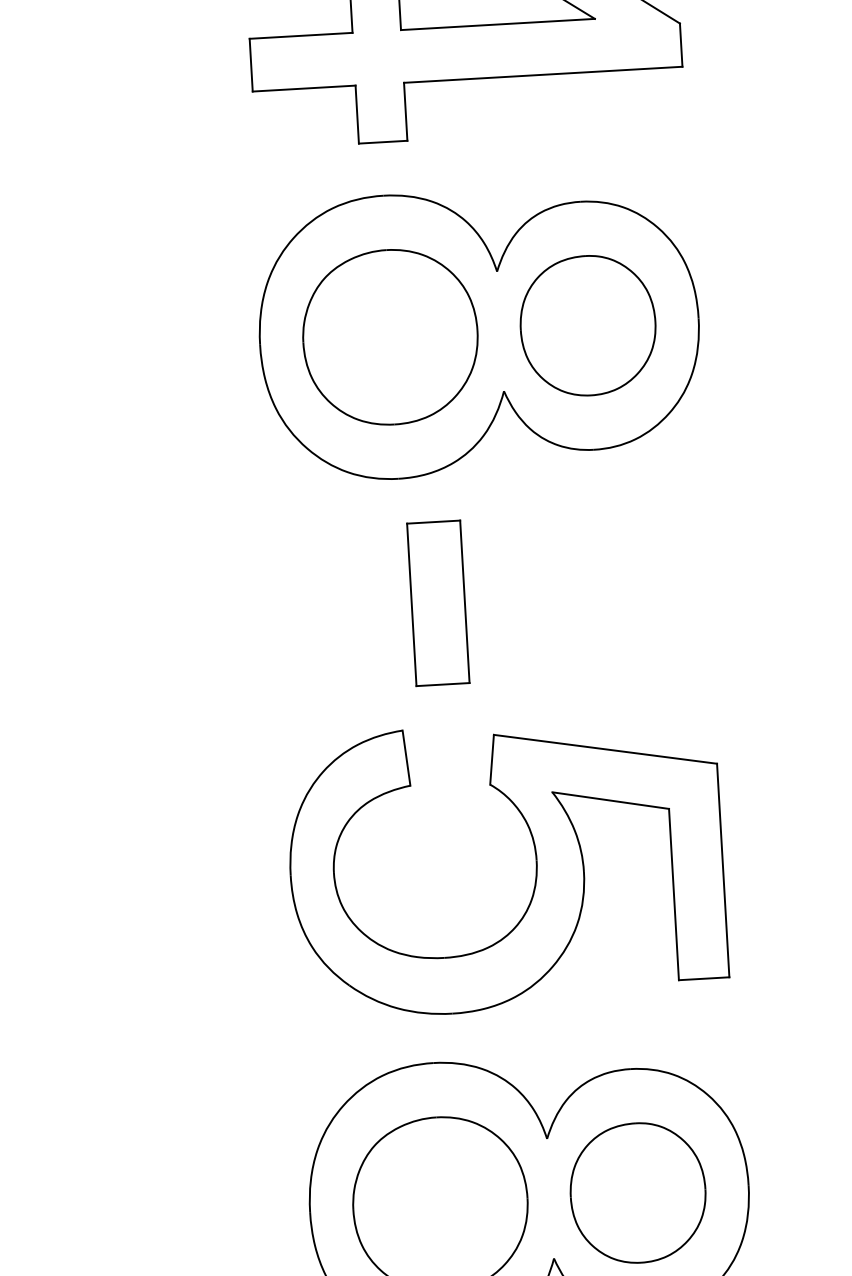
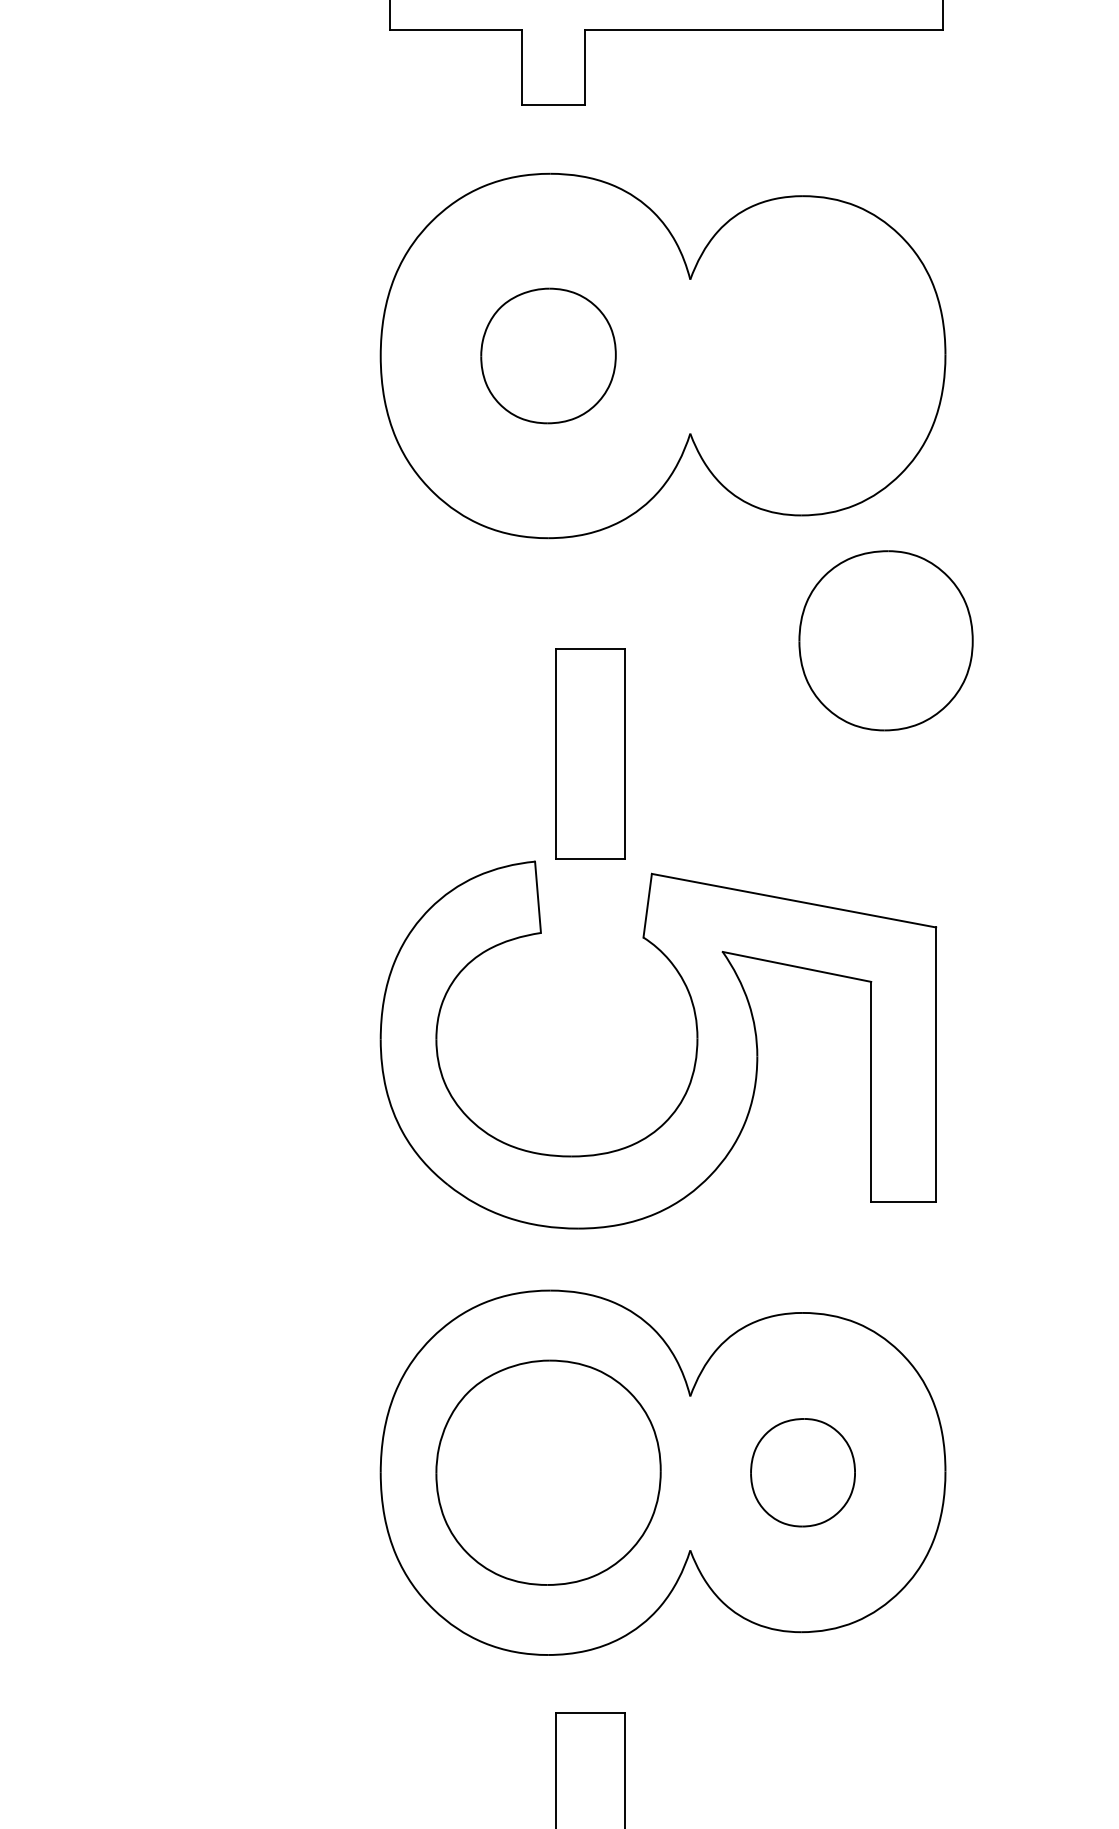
part: (587, 325) -> (885, 640), moved
part: (390, 336) -> (548, 355), size x0.6
part: (438, 602) -> (590, 753), moved
part: (637, 1193) -> (802, 1472), size x0.6

